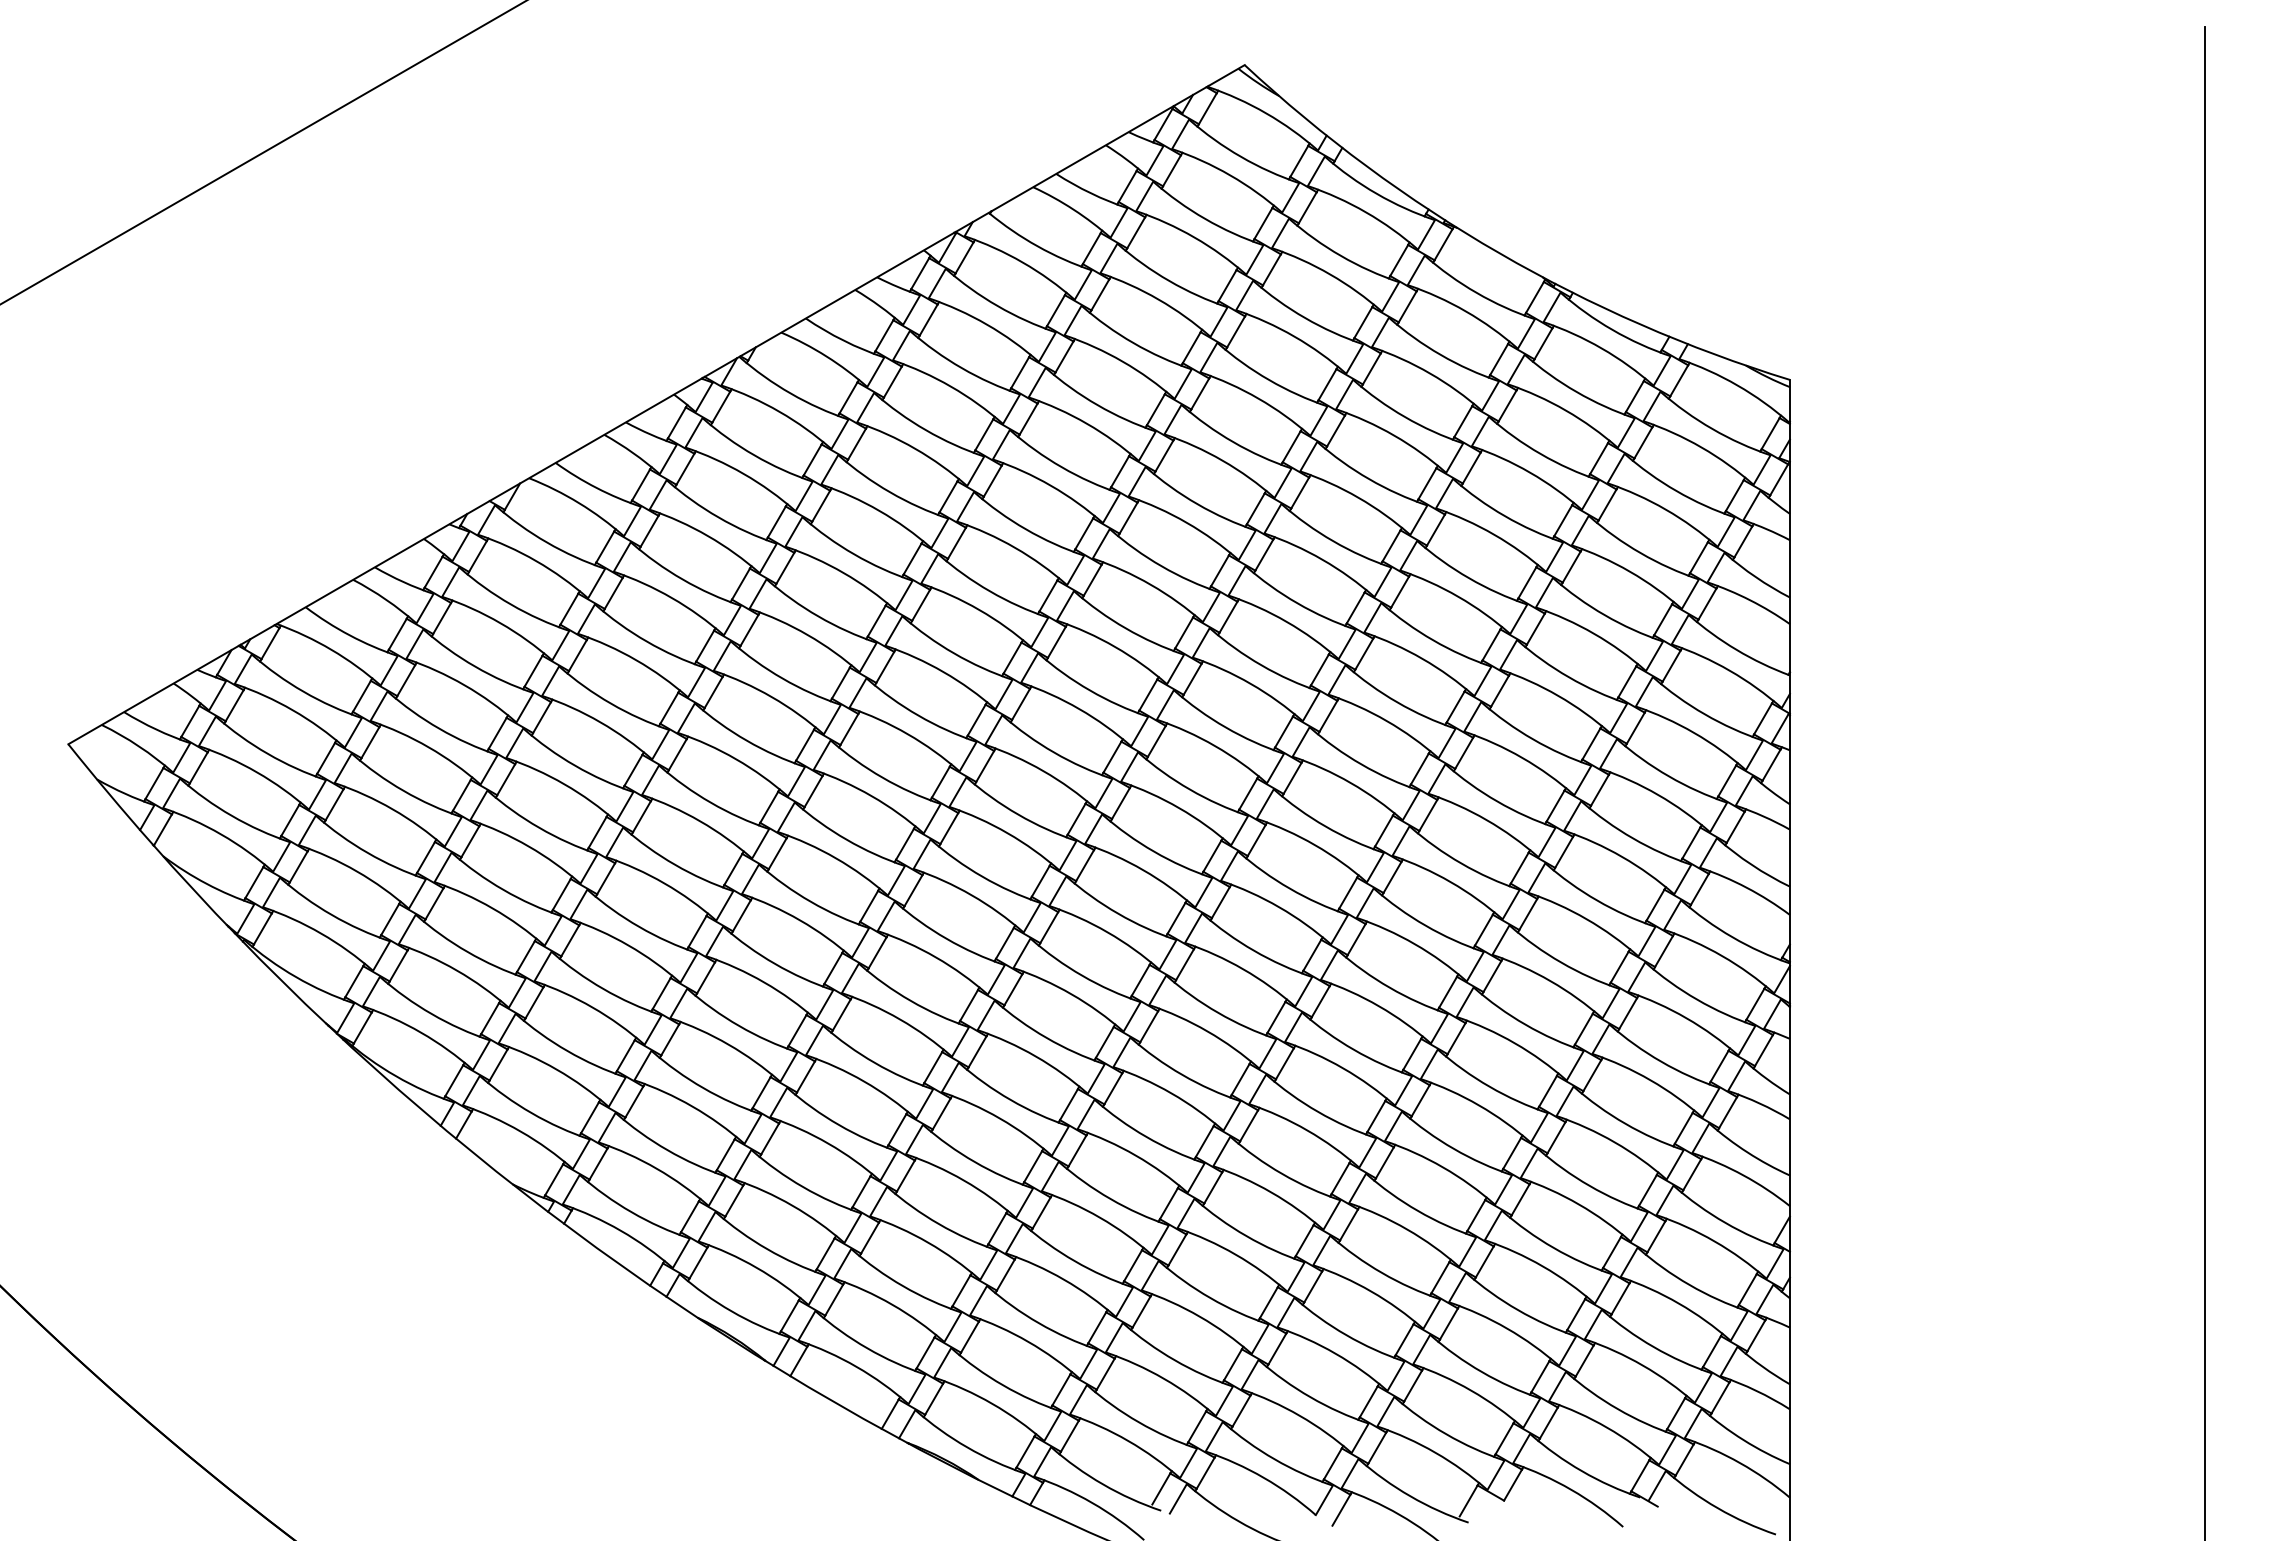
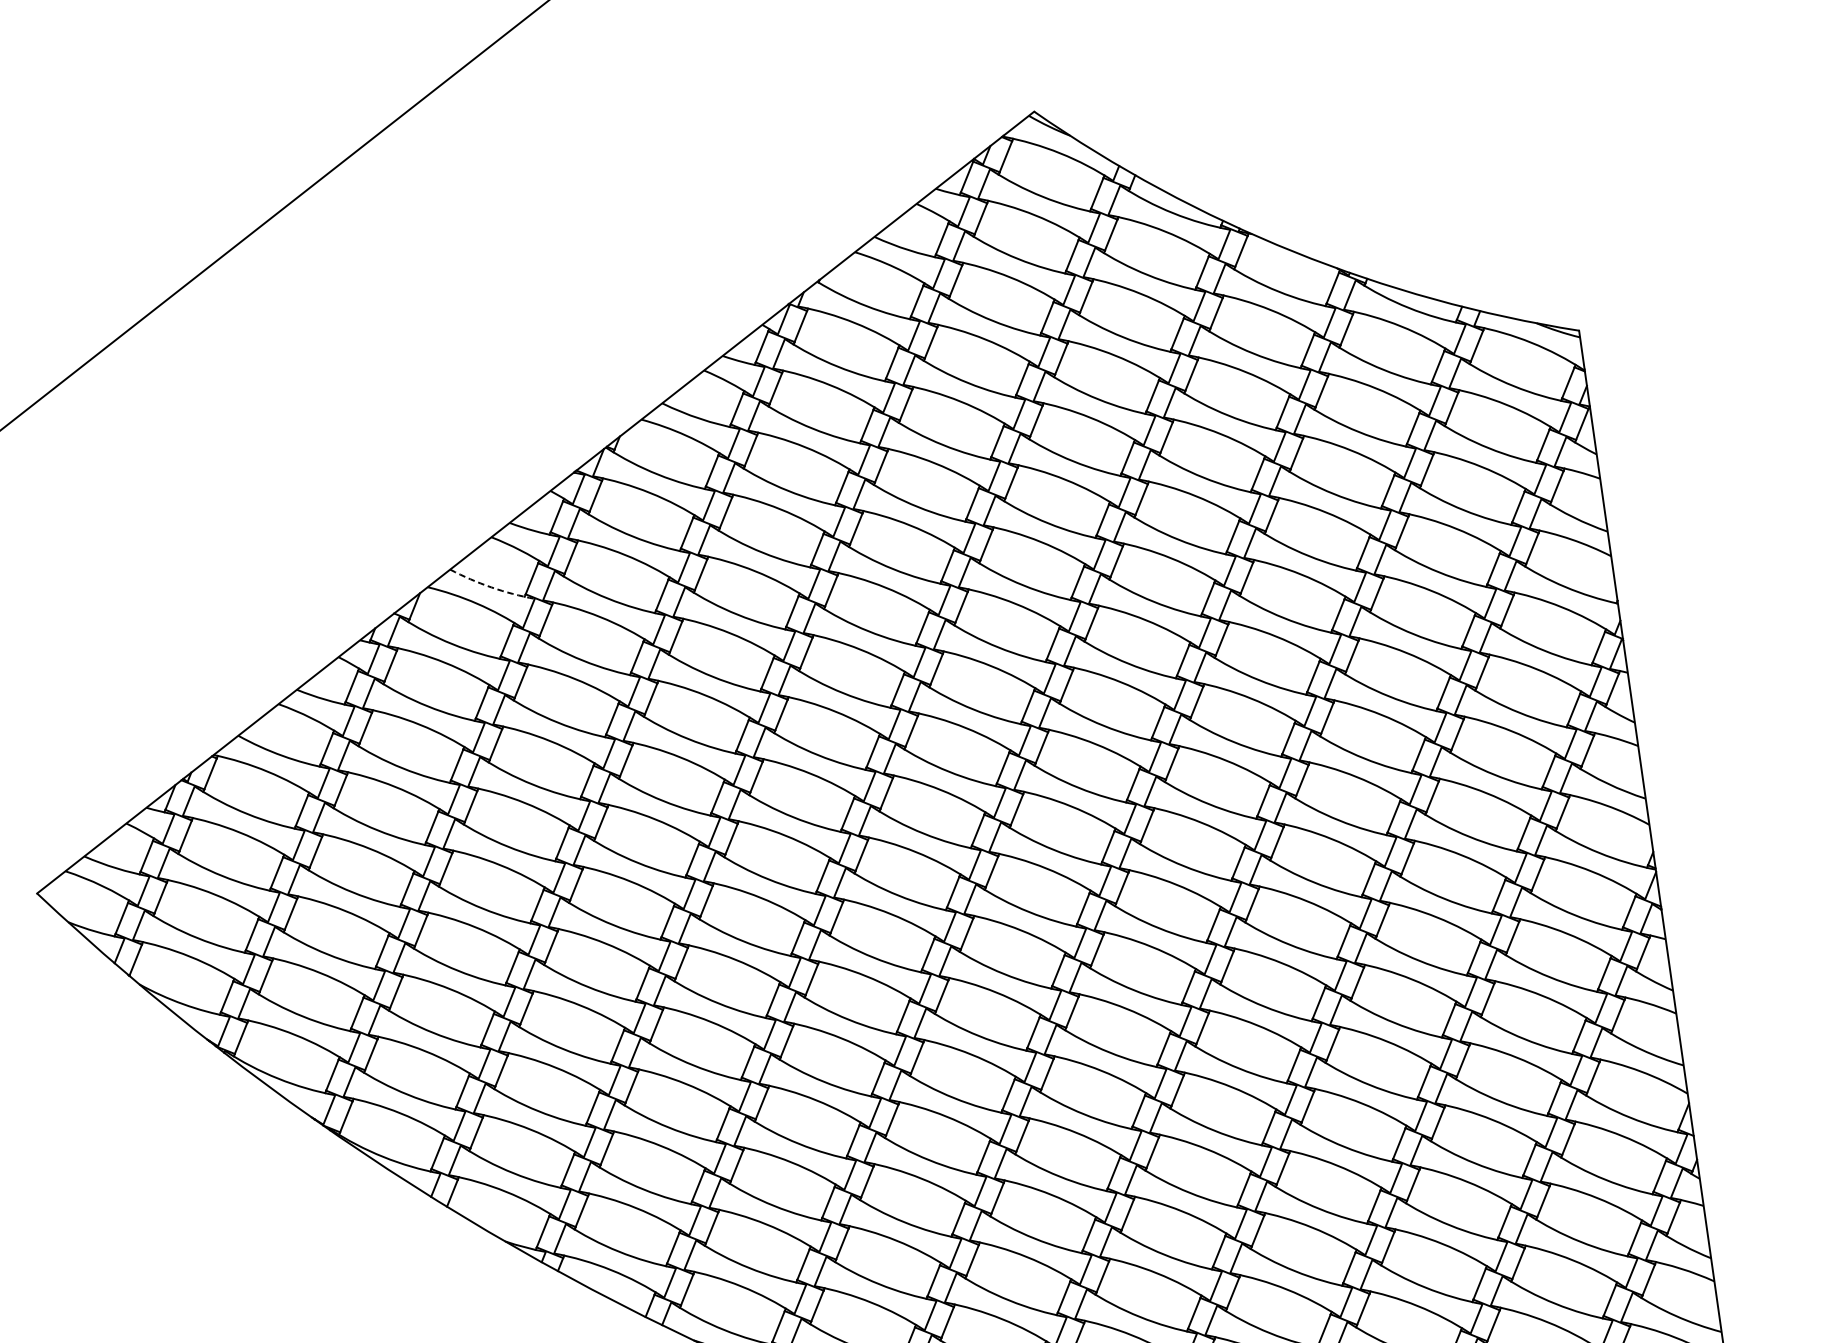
arc: (596, 488) -> (491, 587), solid -> dashed

